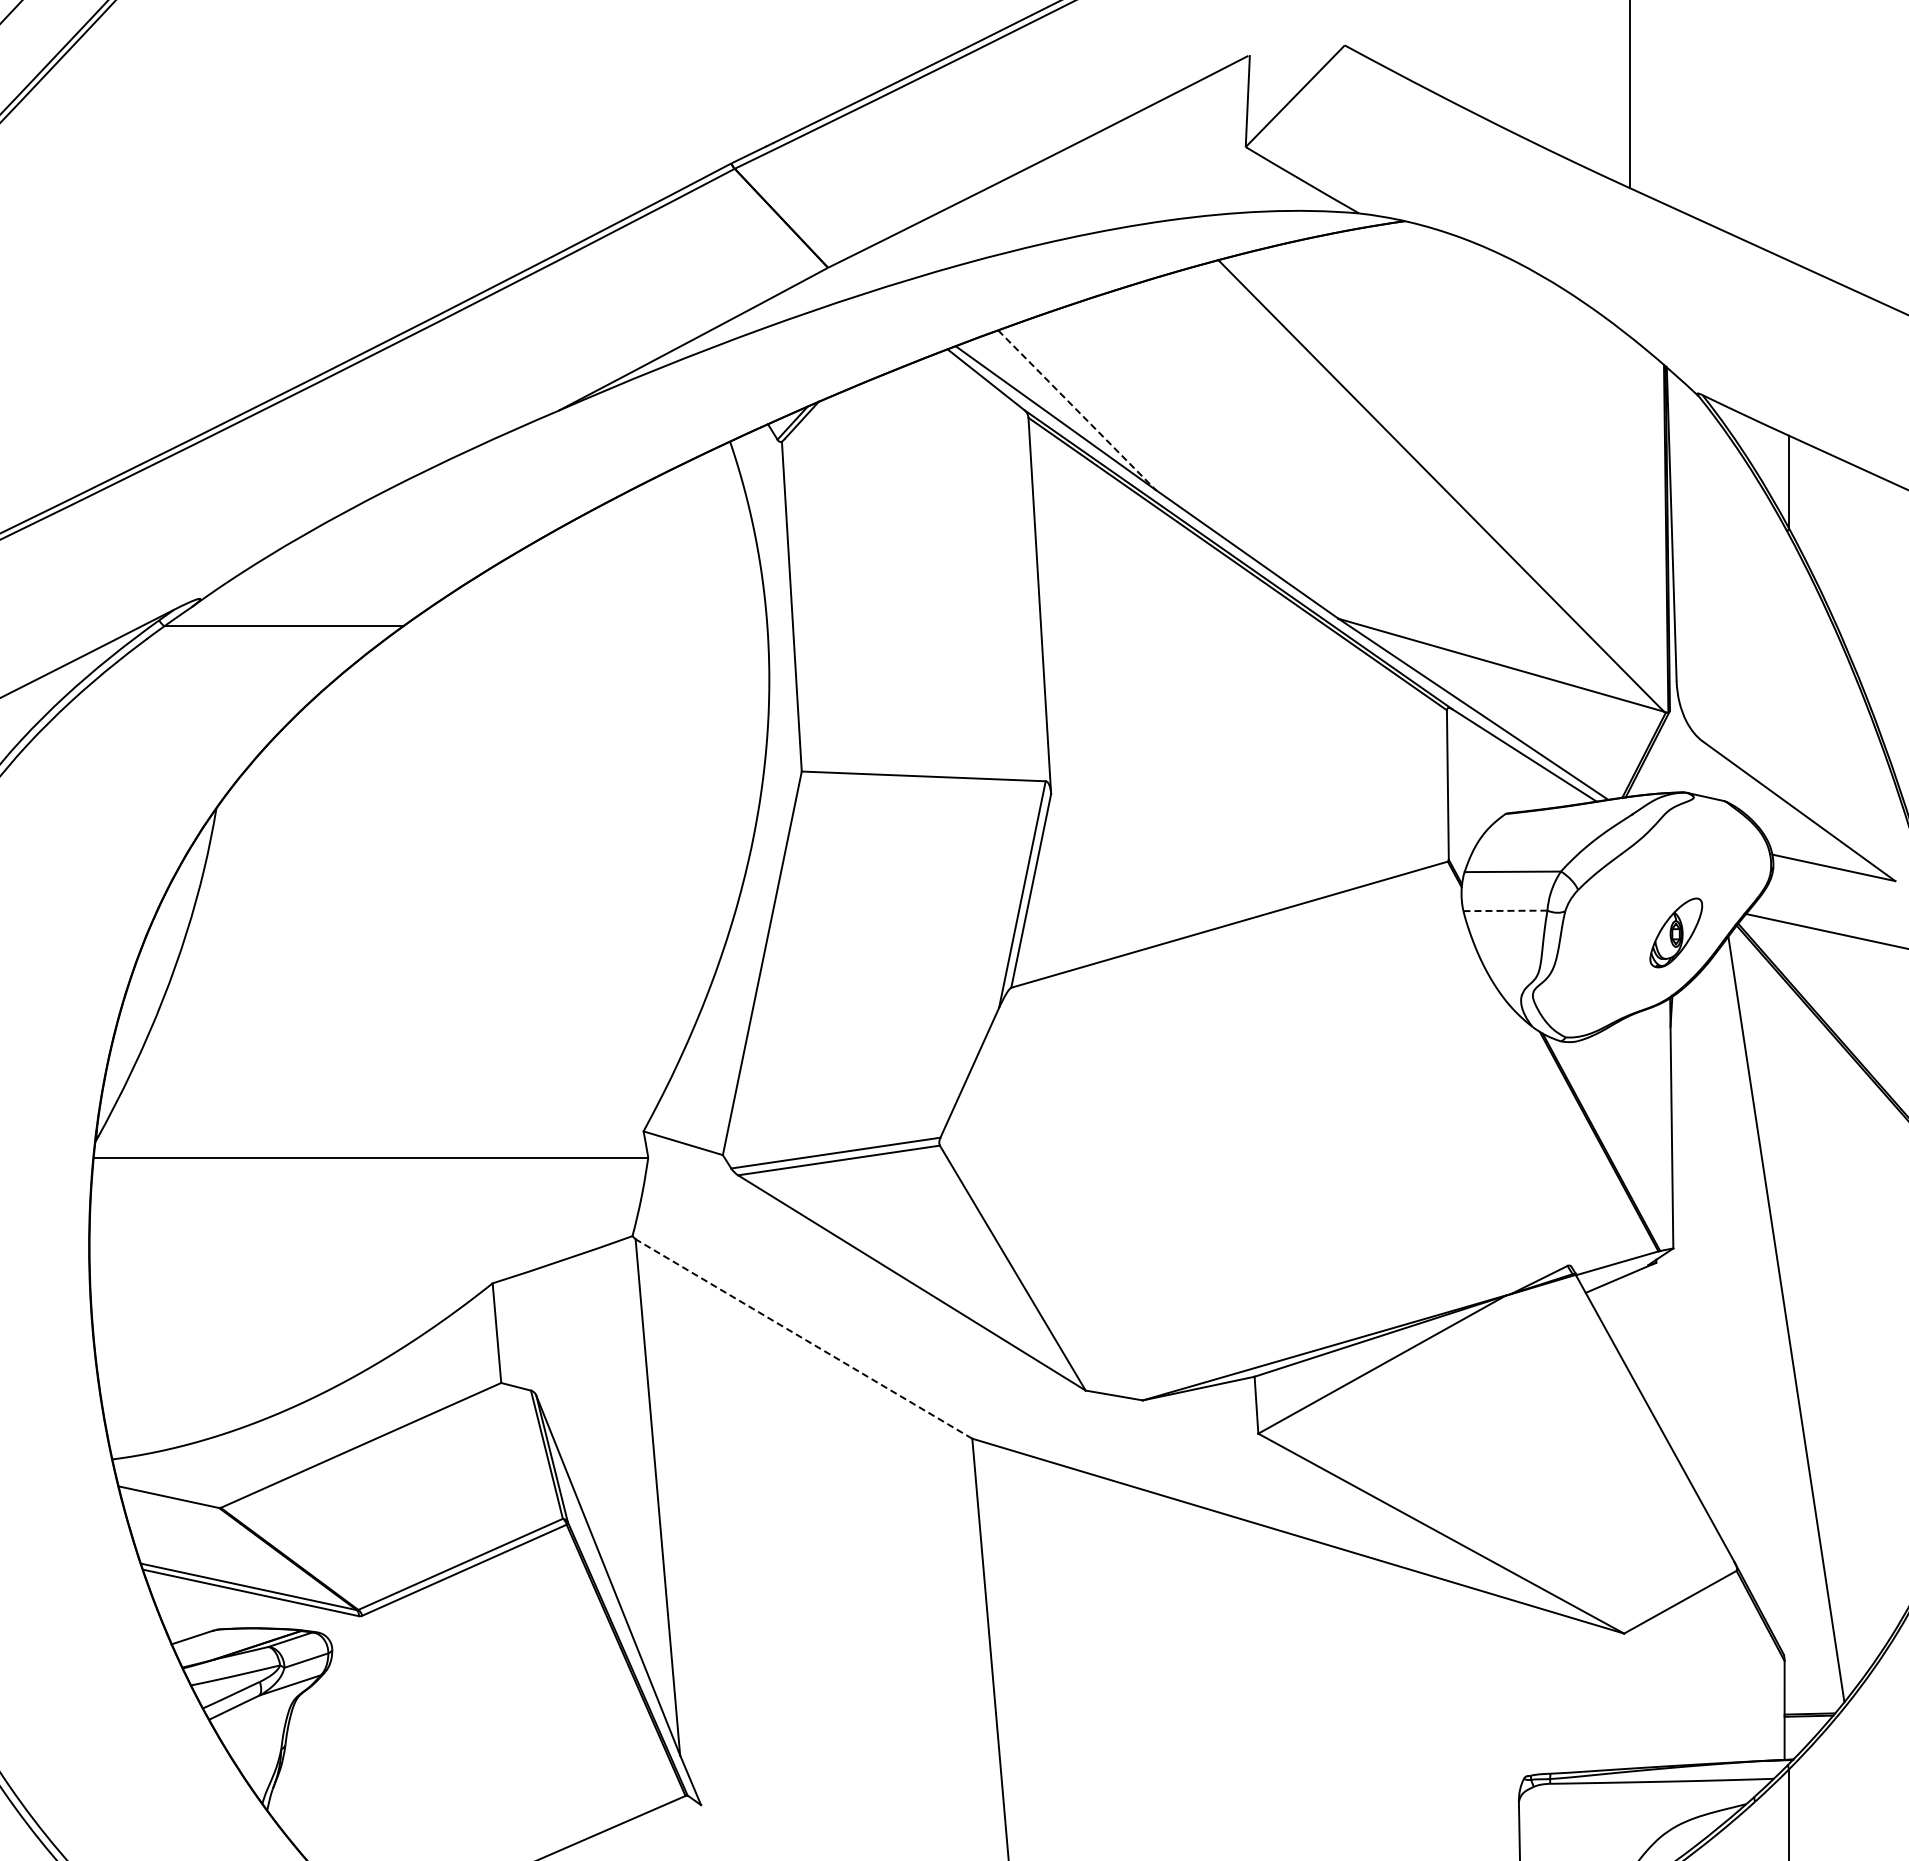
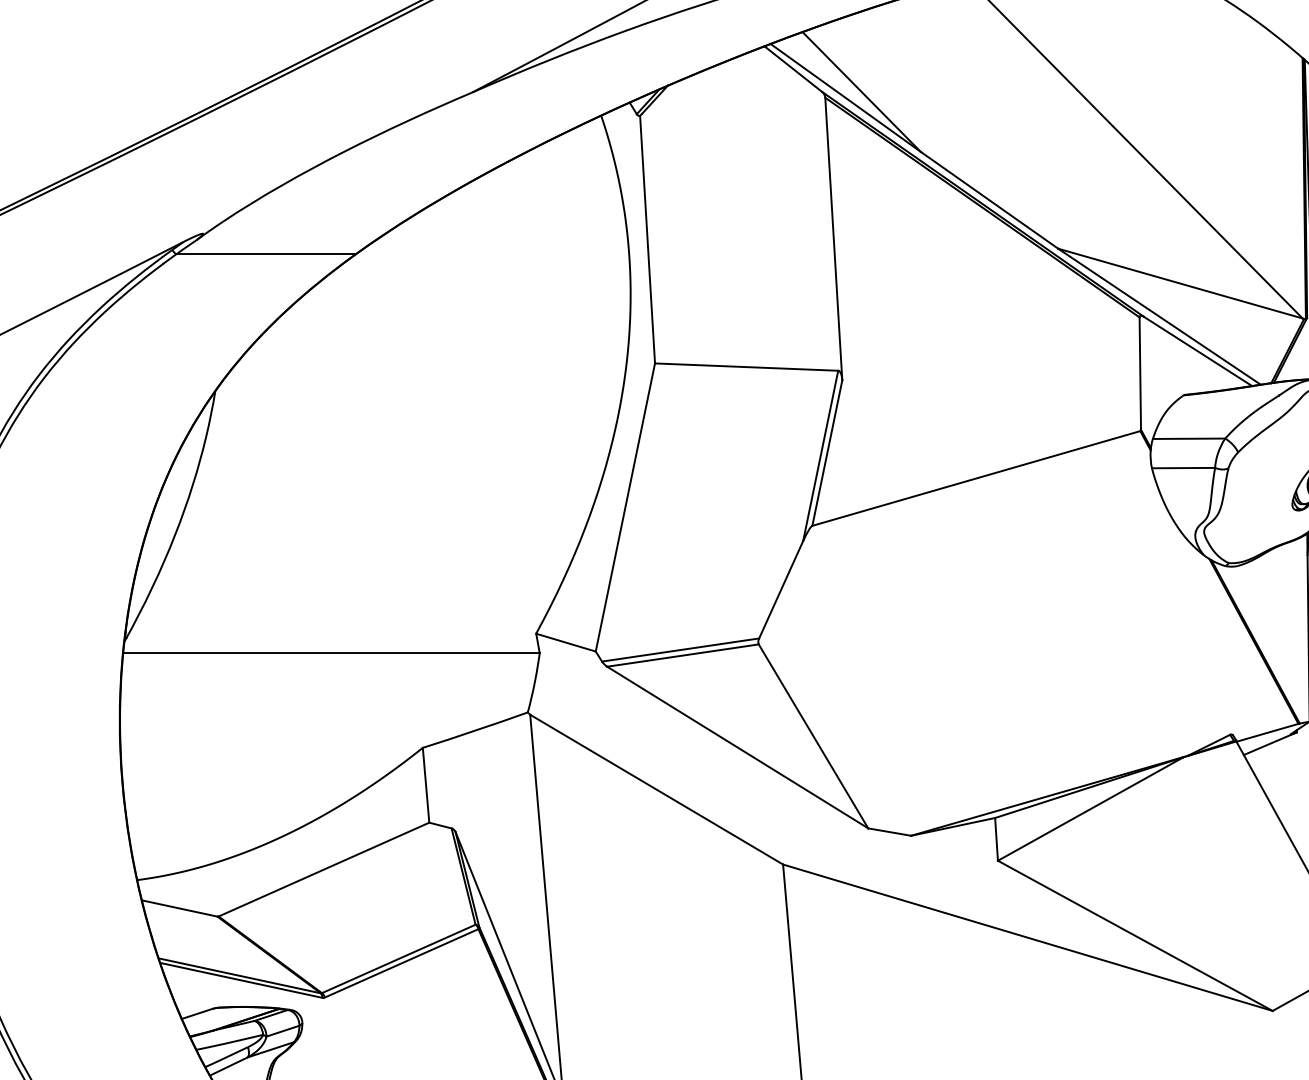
line: (1077, 410) -> (862, 92), dashed -> solid
line: (1505, 910) -> (1183, 467), dashed -> solid
line: (803, 1339) -> (656, 790), dashed -> solid

